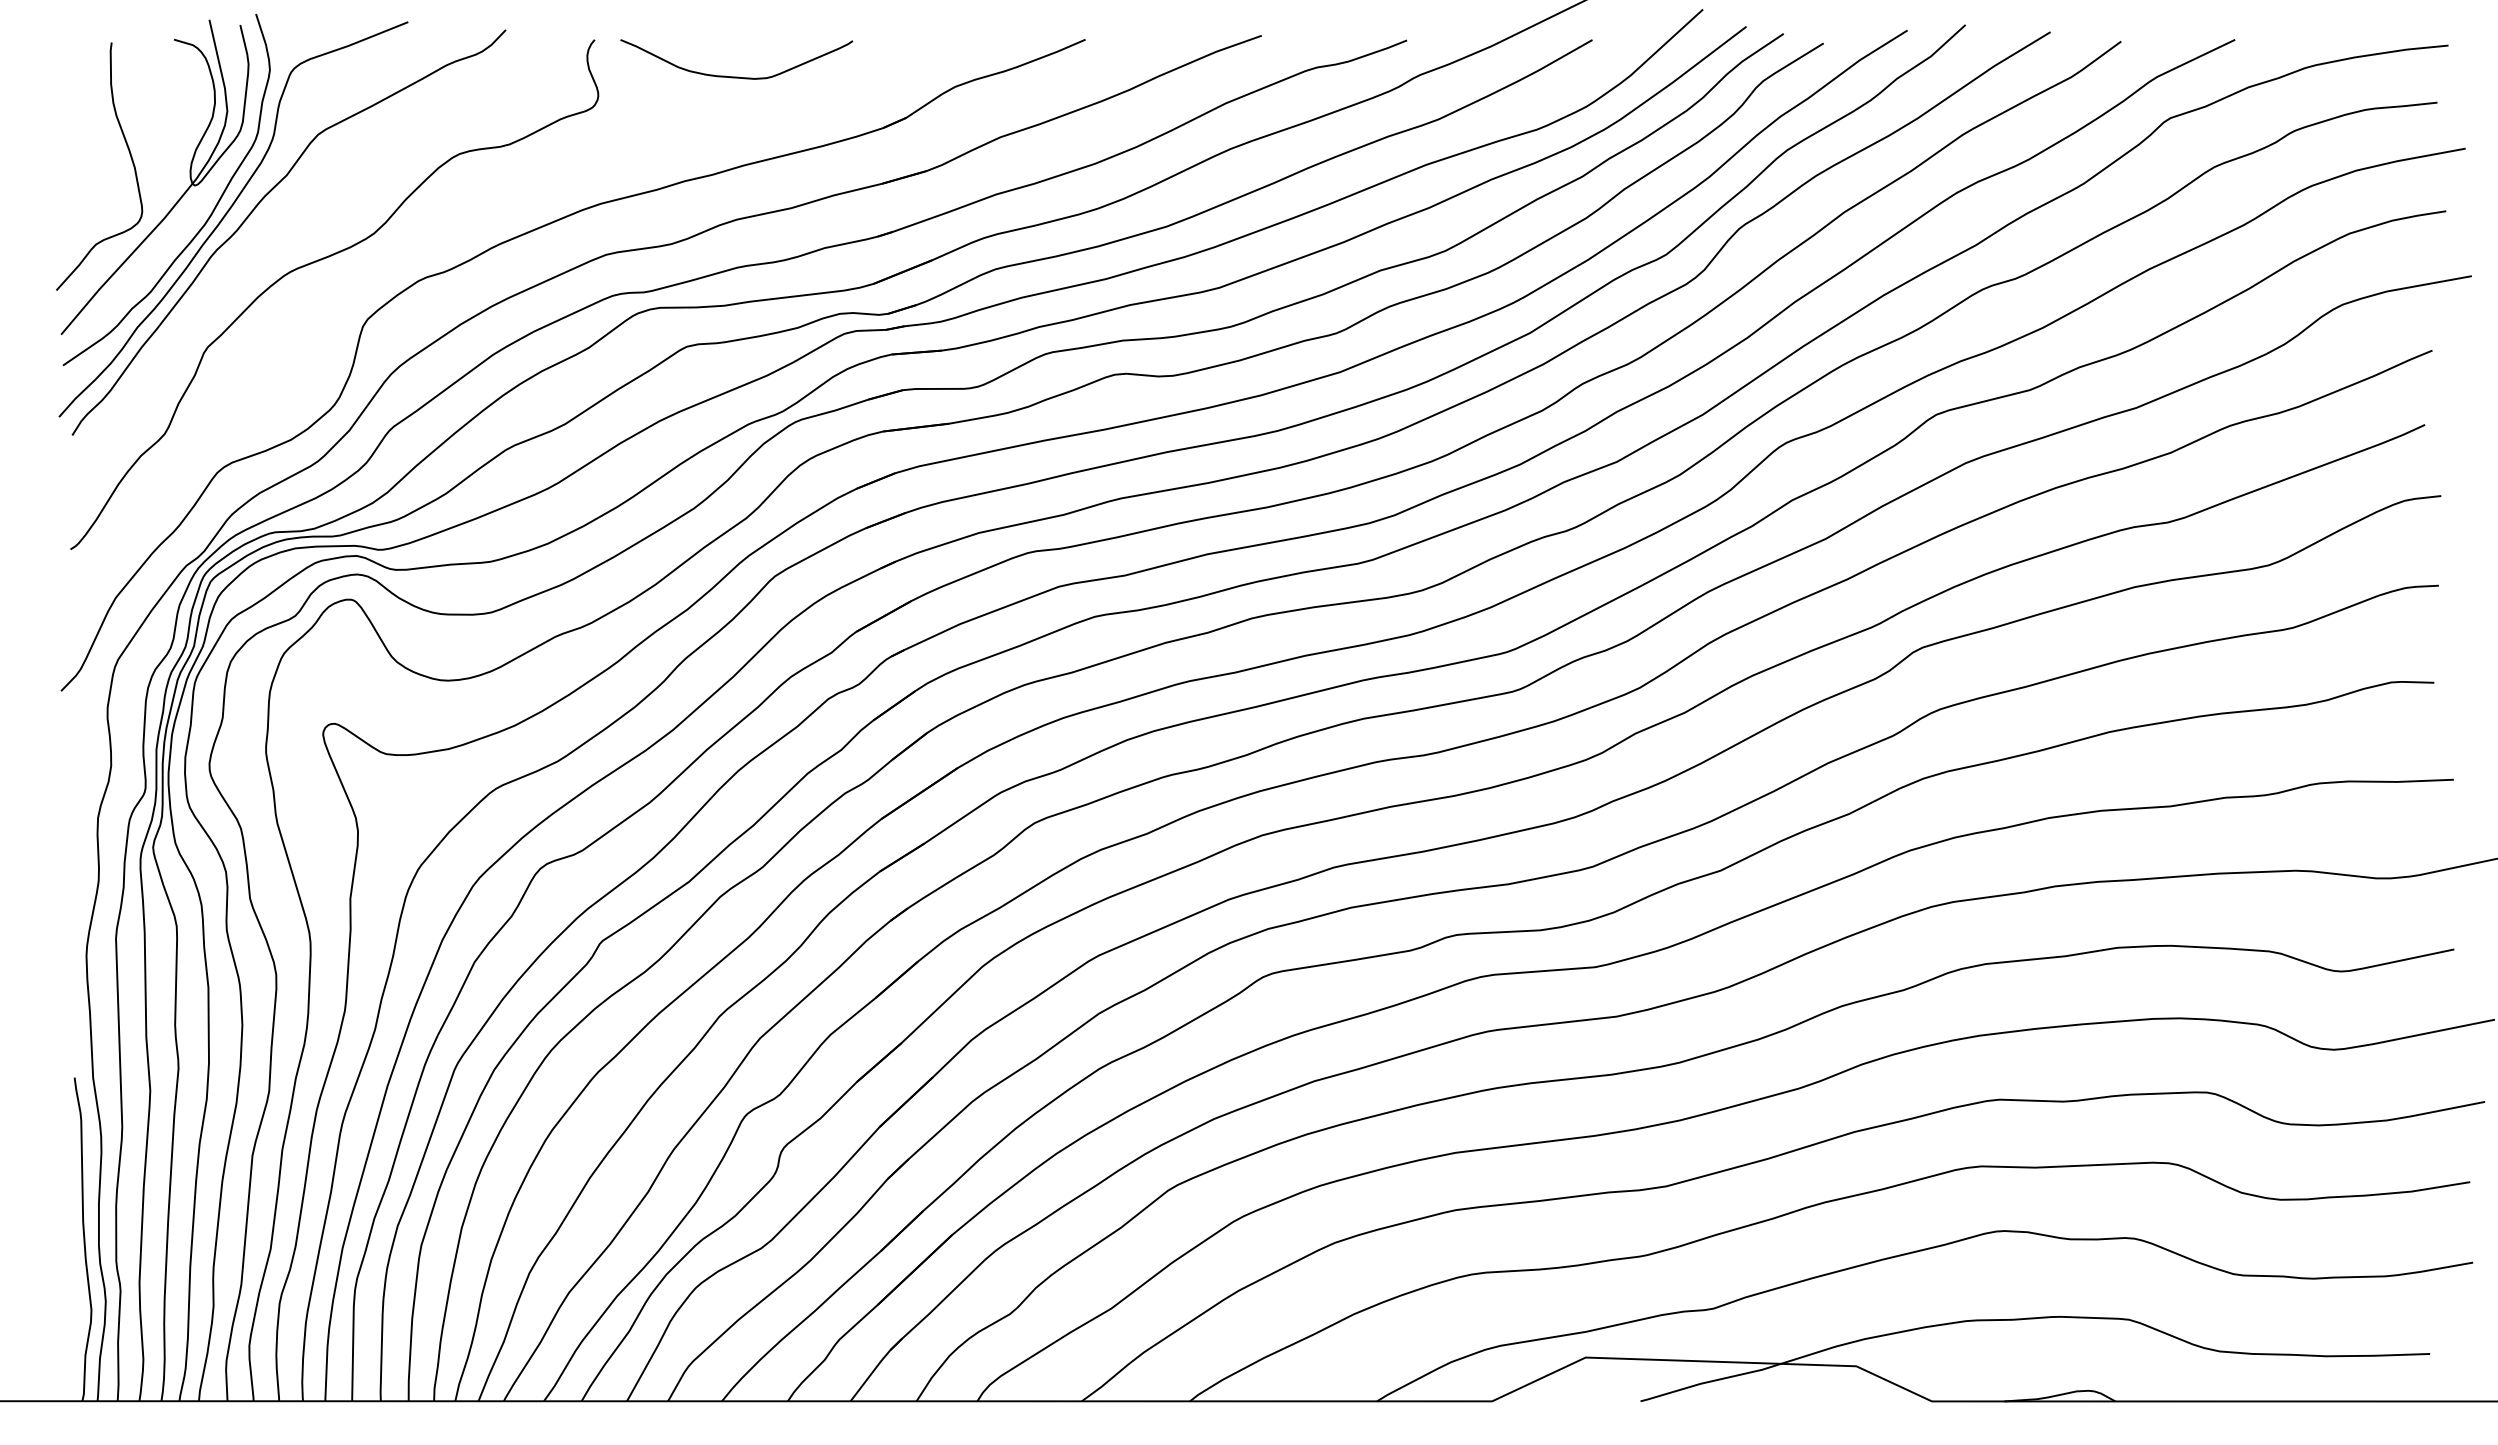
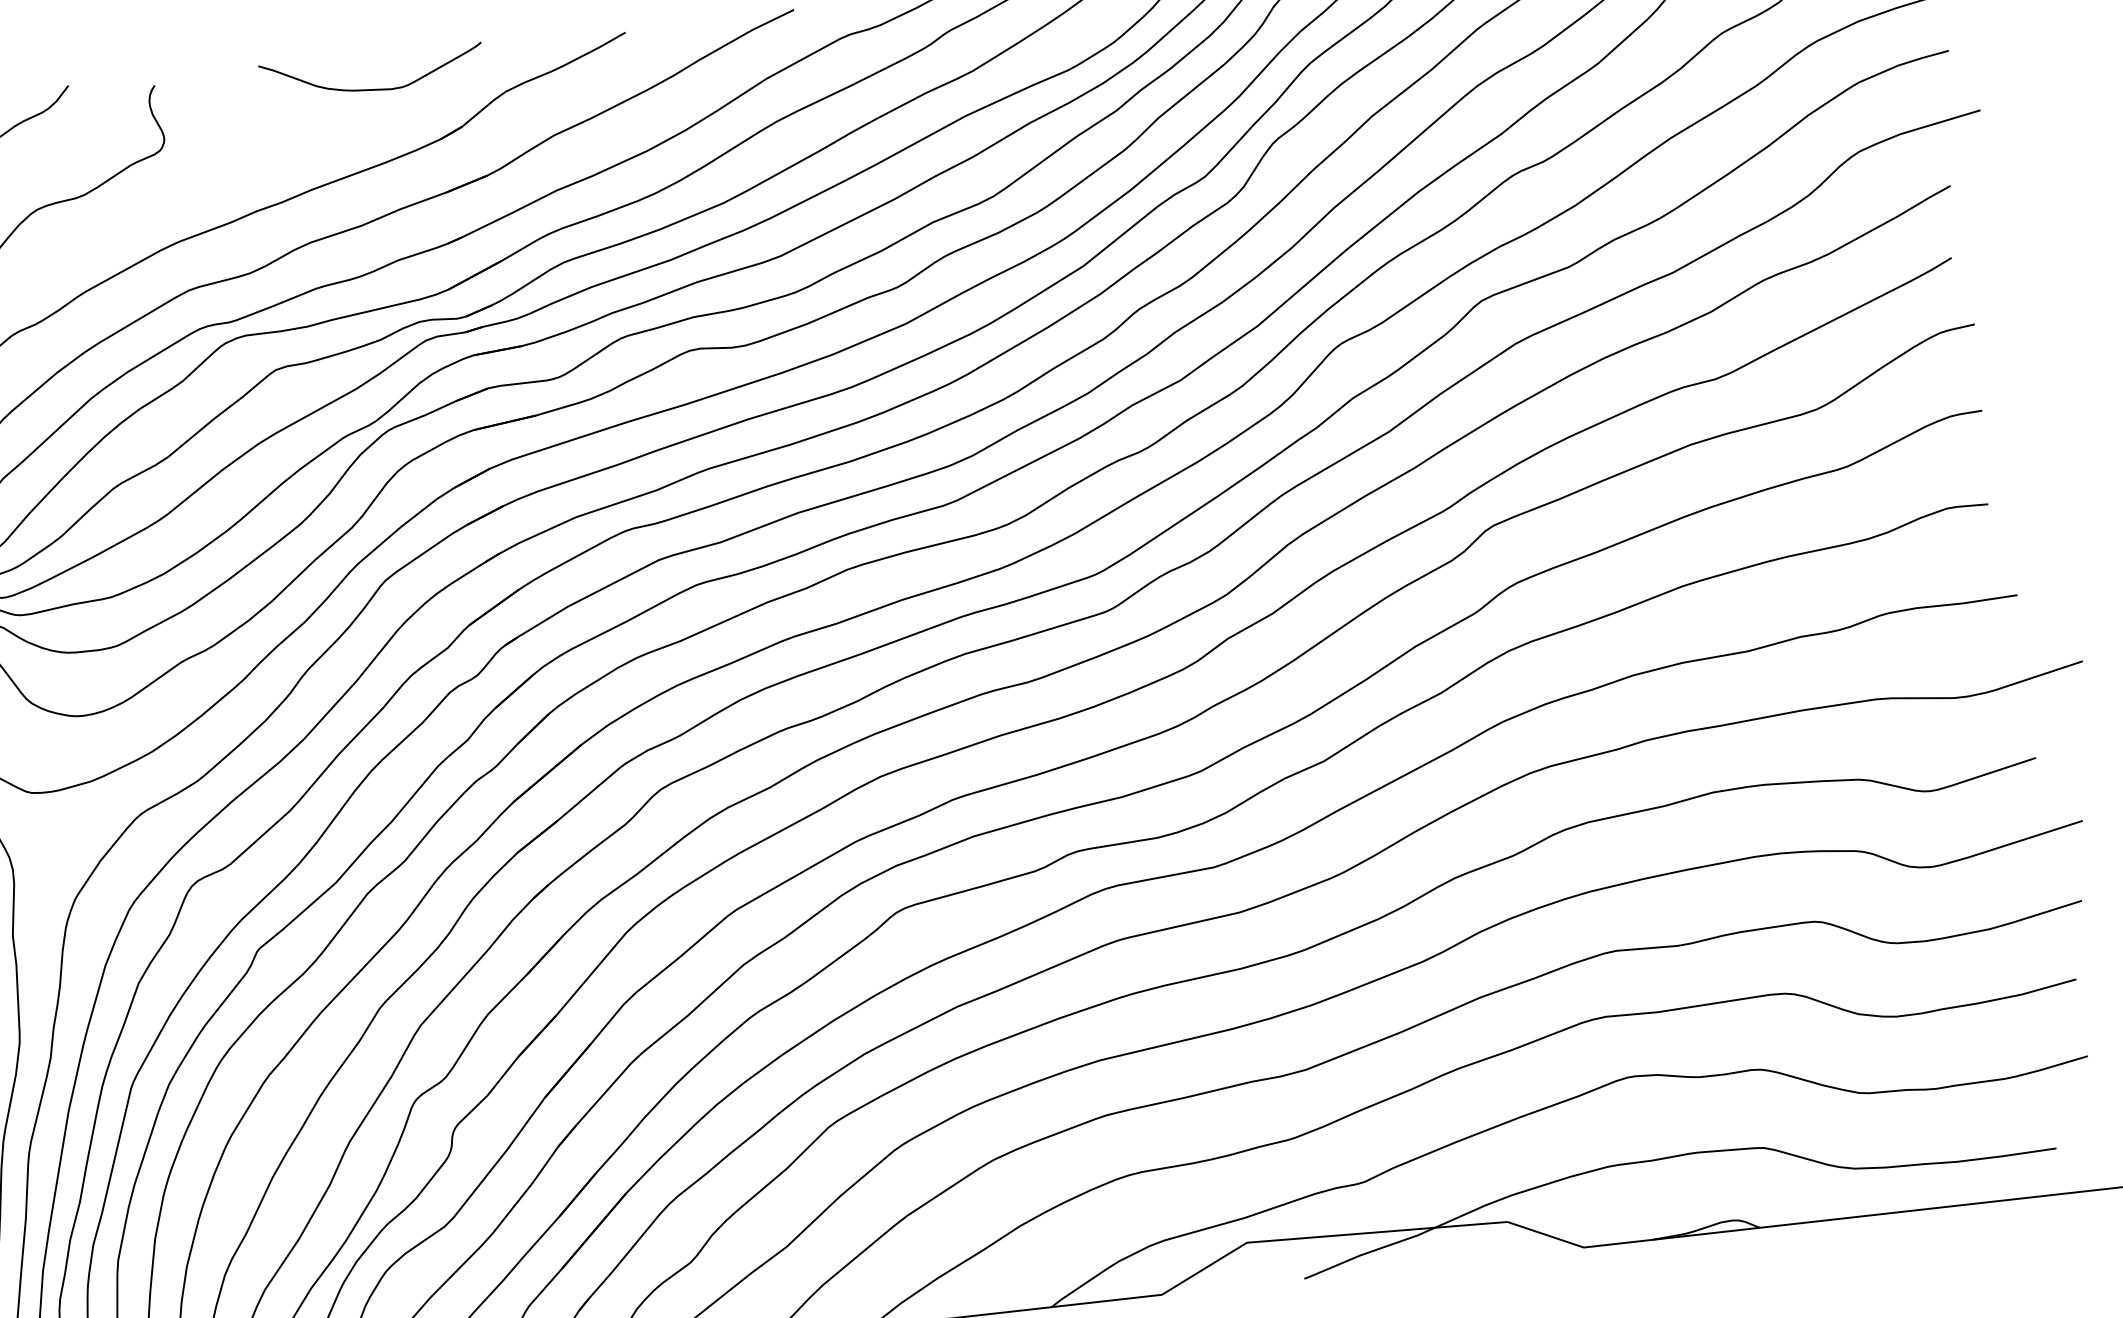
curve: (736, 76) -> (373, 88), moved

